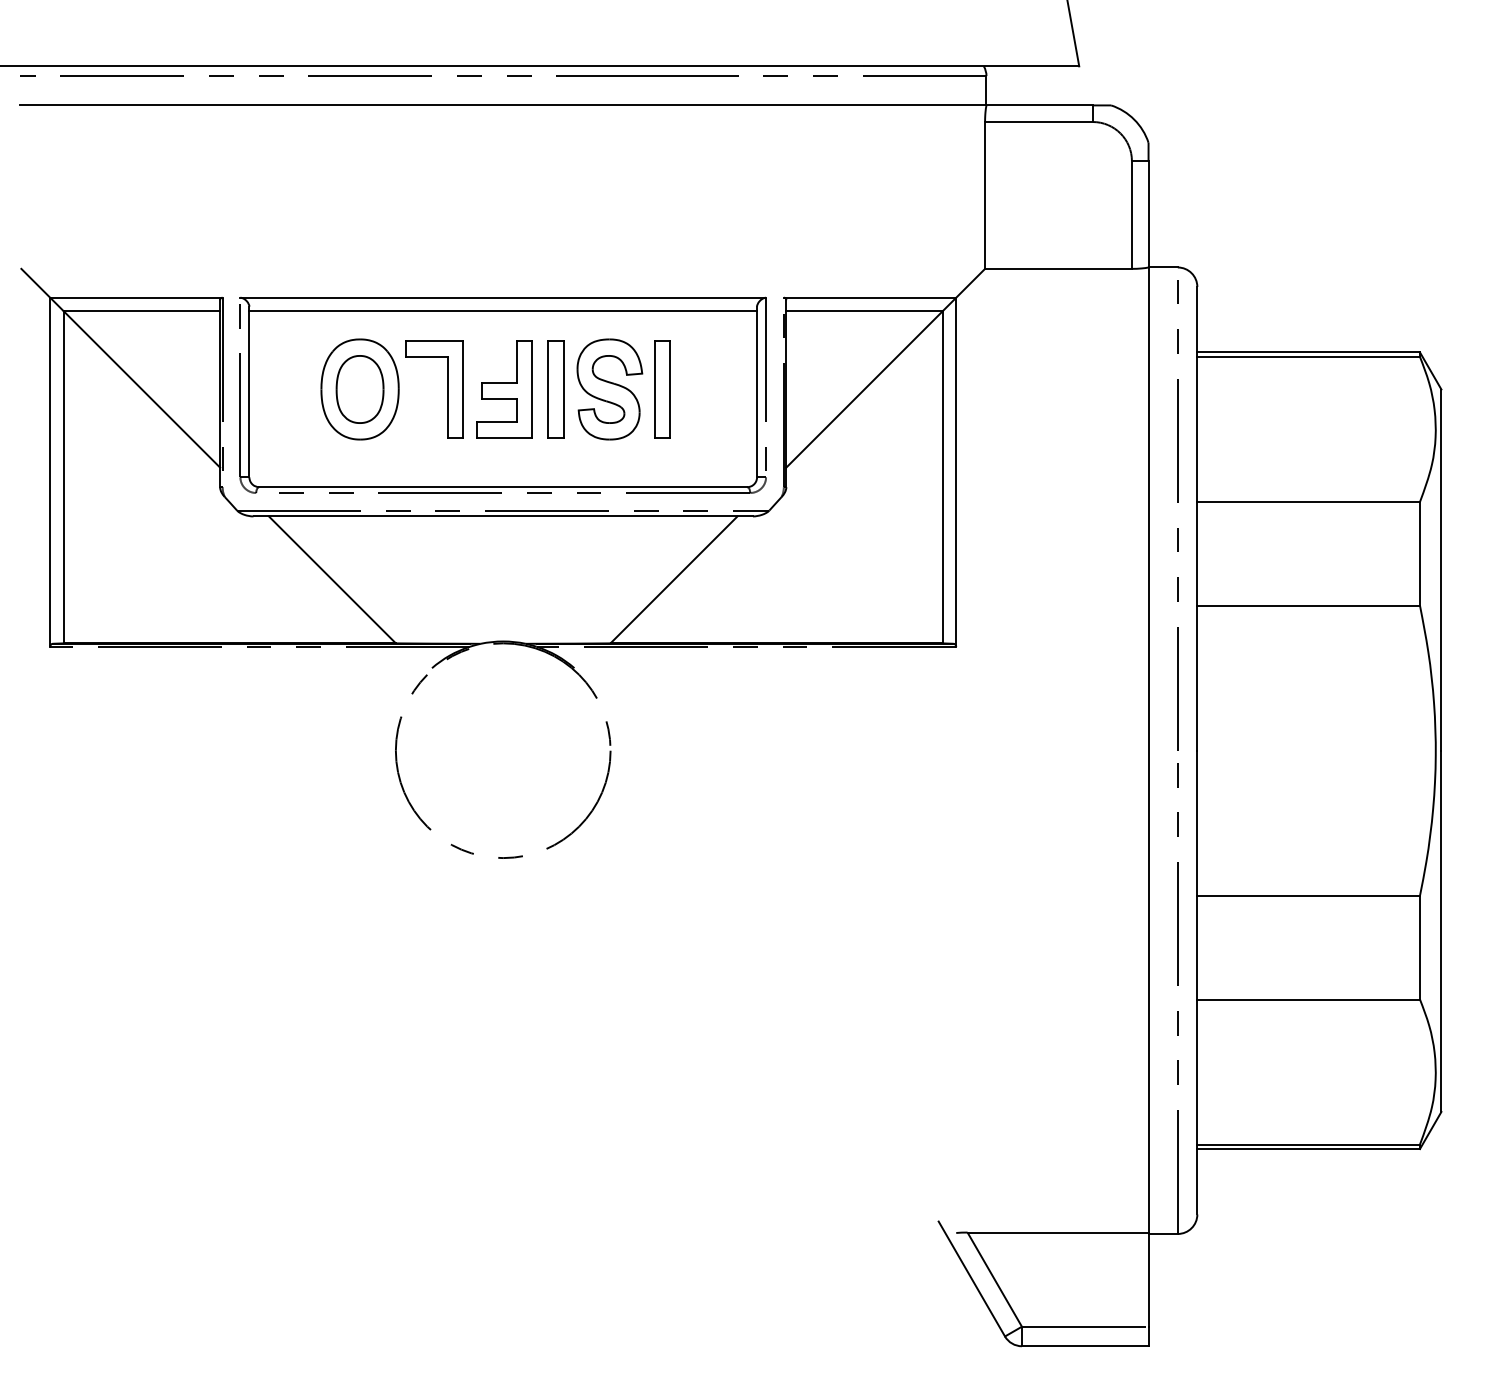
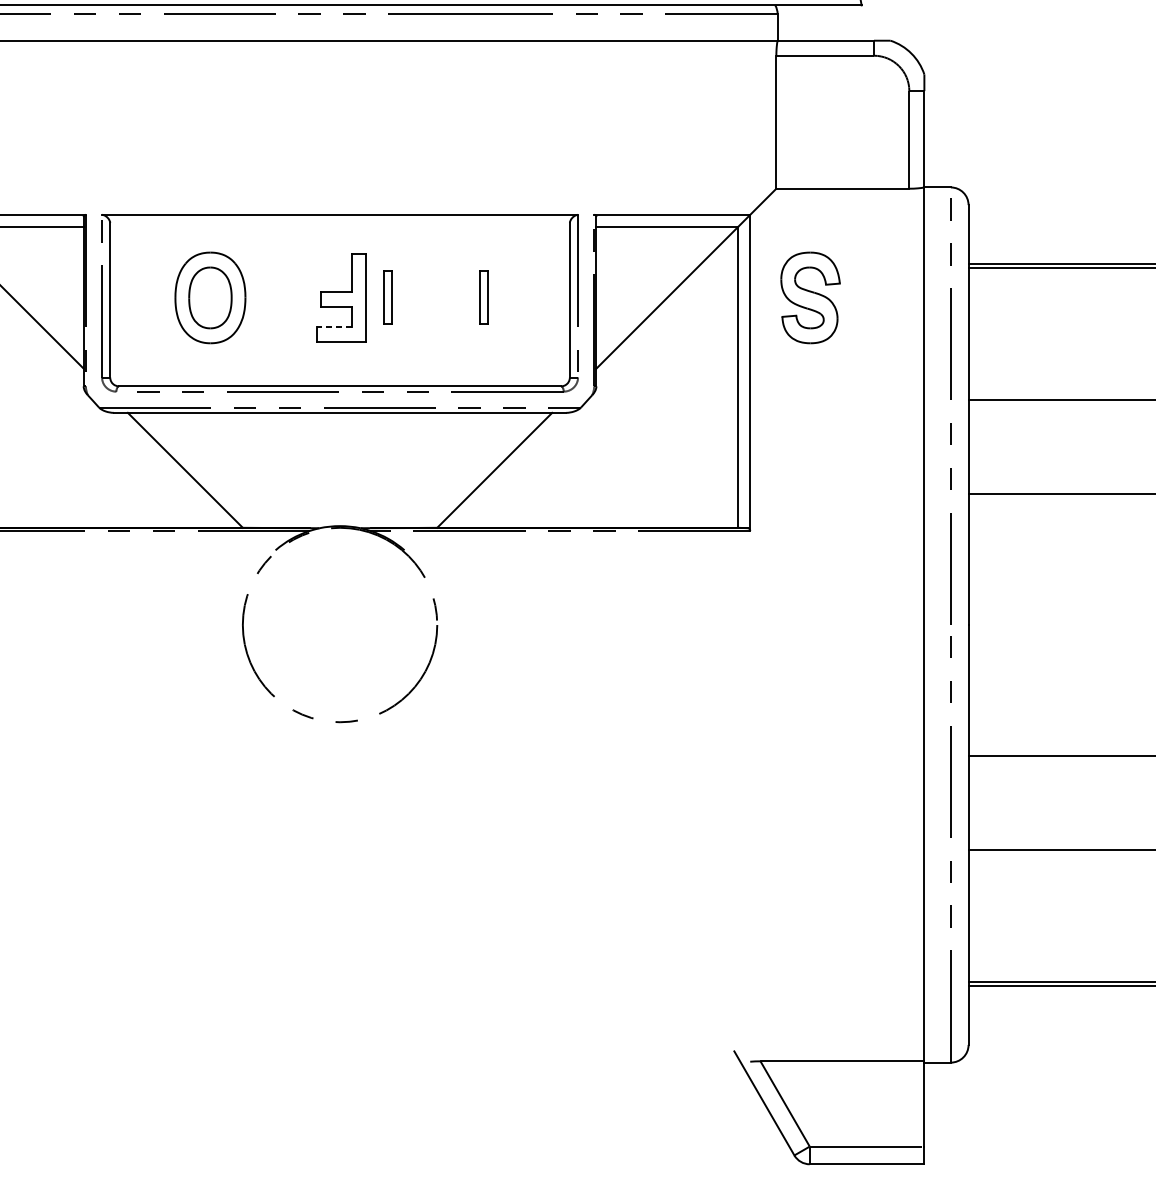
line: (503, 311) -> (340, 227), removed
part: (447, 389) -> (289, 297), removed
part: (555, 389) -> (387, 297), size x0.6
part: (609, 389) -> (810, 297), moved
part: (662, 389) -> (484, 297), size x0.6
line: (497, 421) -> (334, 326), solid -> dashed

